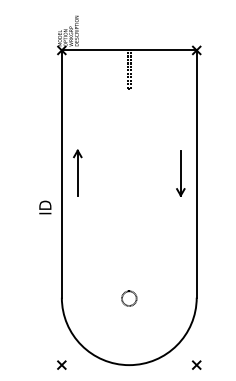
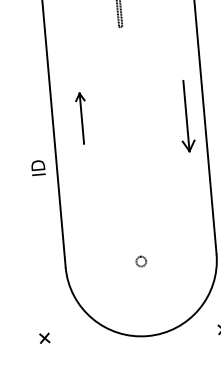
part: (77, 172) -> (81, 117), moved
part: (180, 173) -> (186, 116), size x1.4
circle: (129, 298) -> (141, 261), size x0.6
part: (61, 364) -> (44, 337), moved

